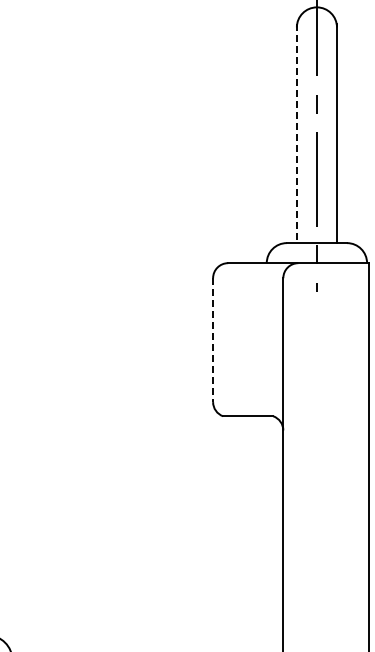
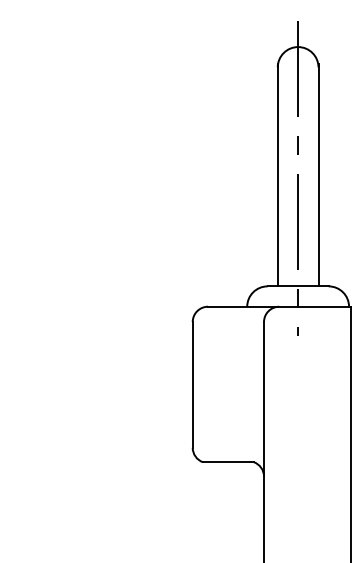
line: (296, 133) -> (277, 175), dashed -> solid
line: (213, 340) -> (193, 385), dashed -> solid

